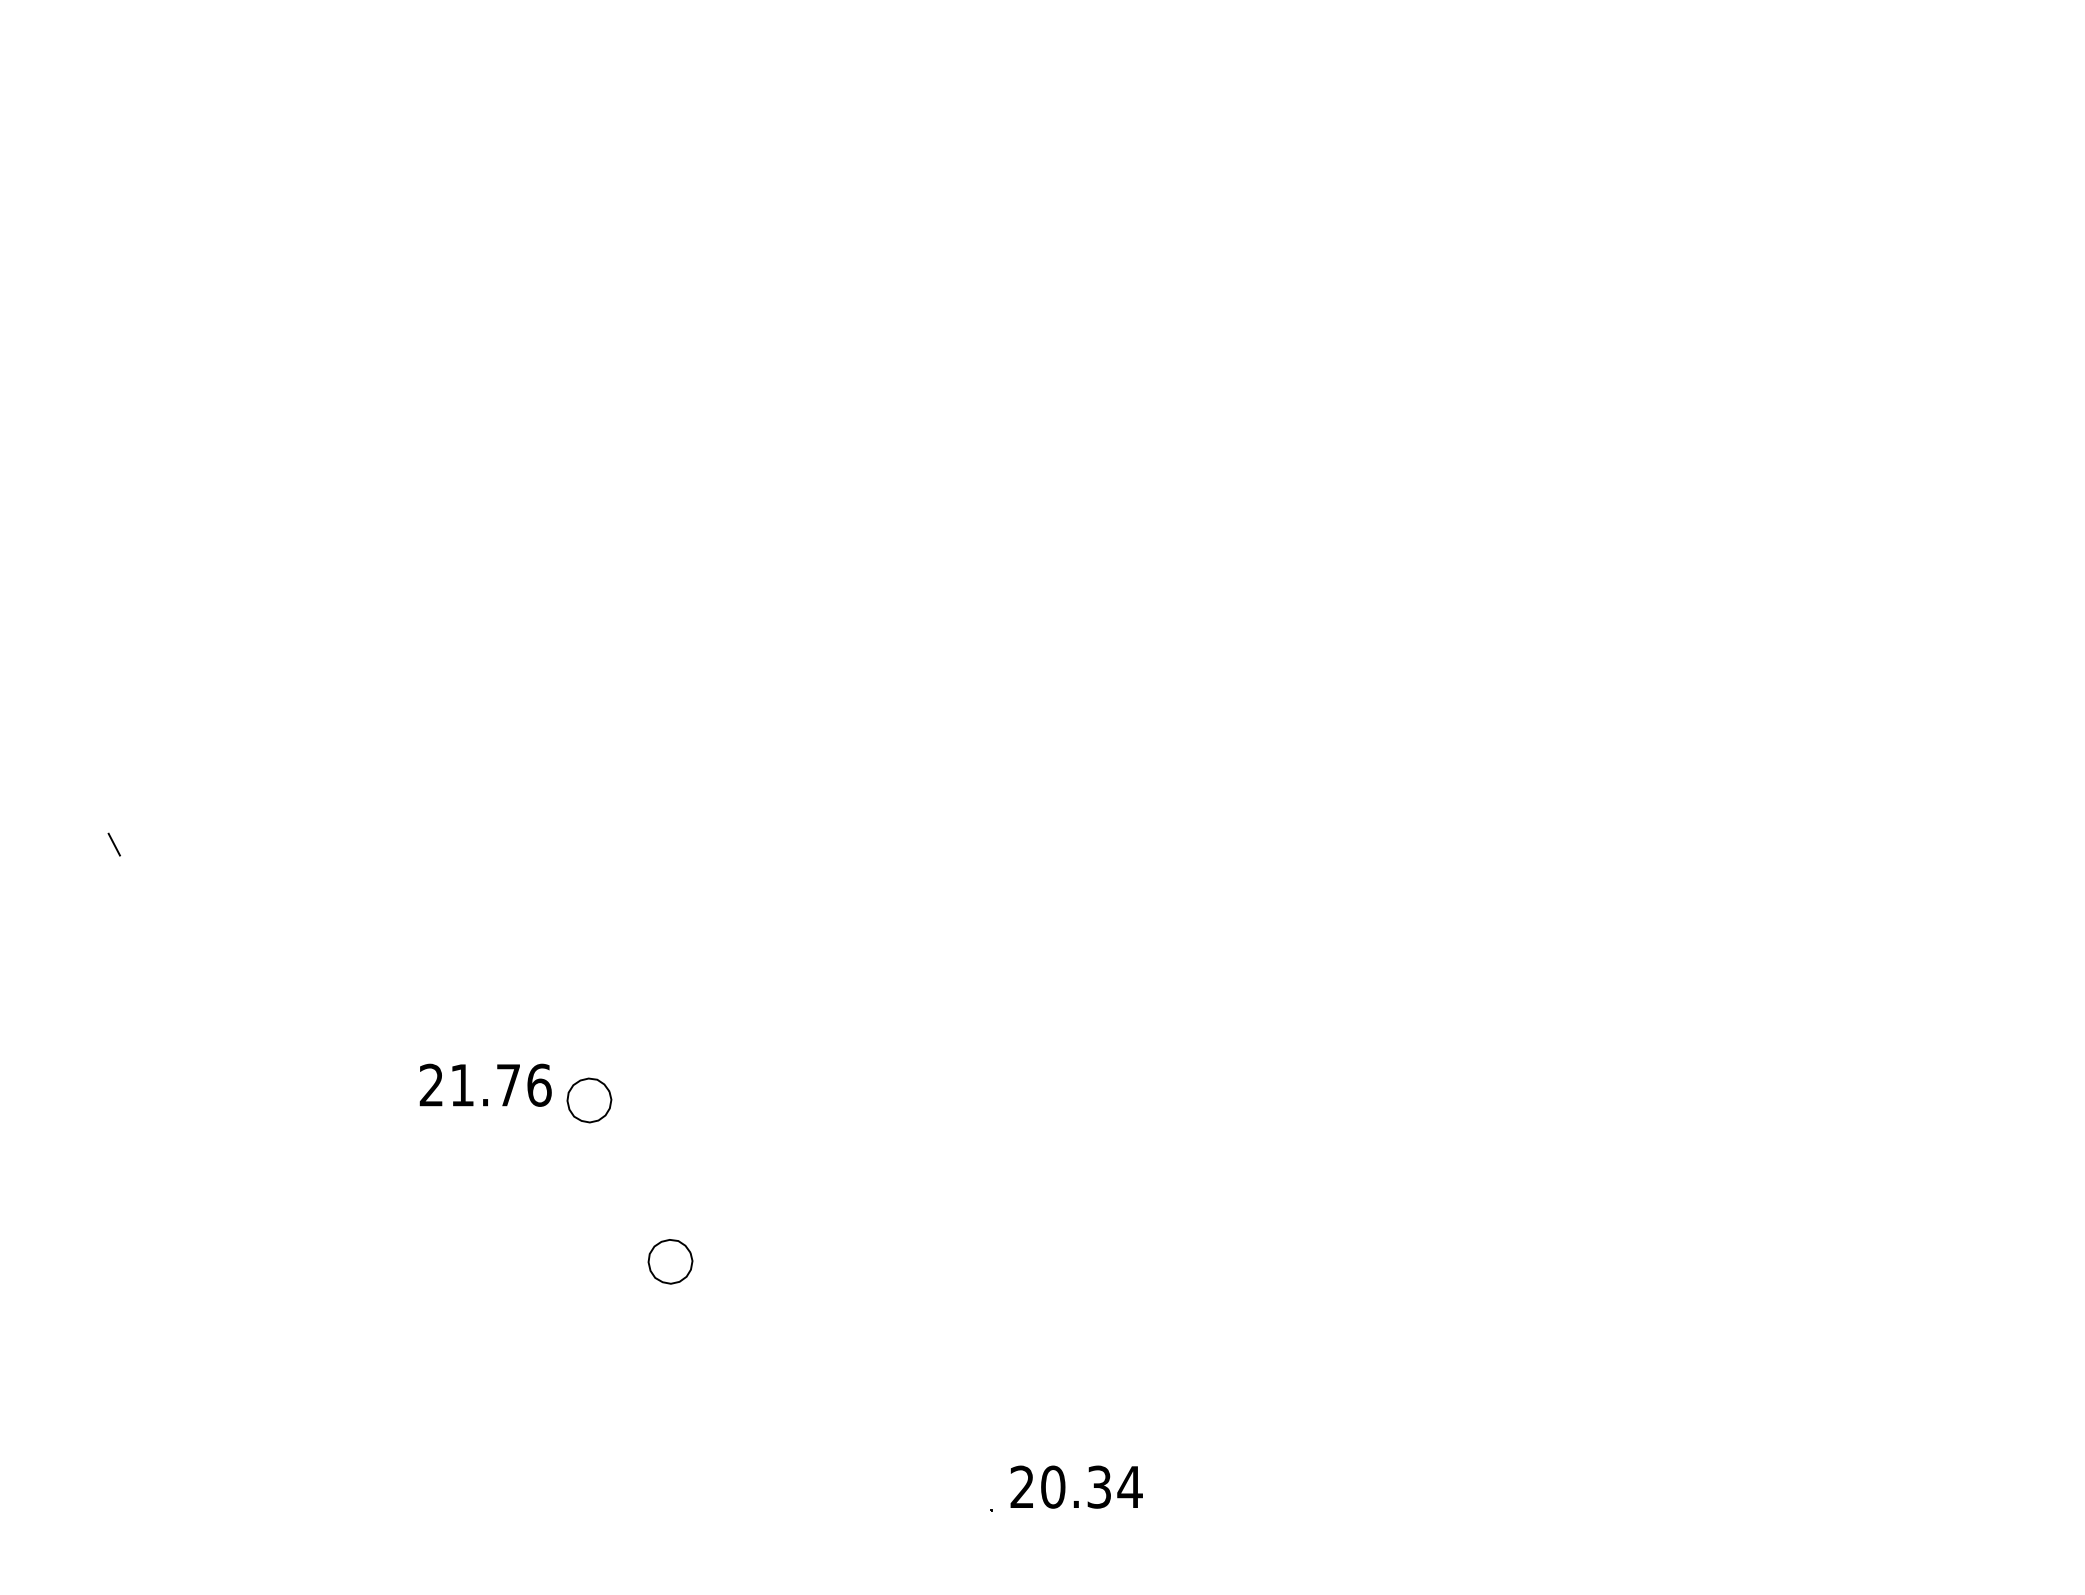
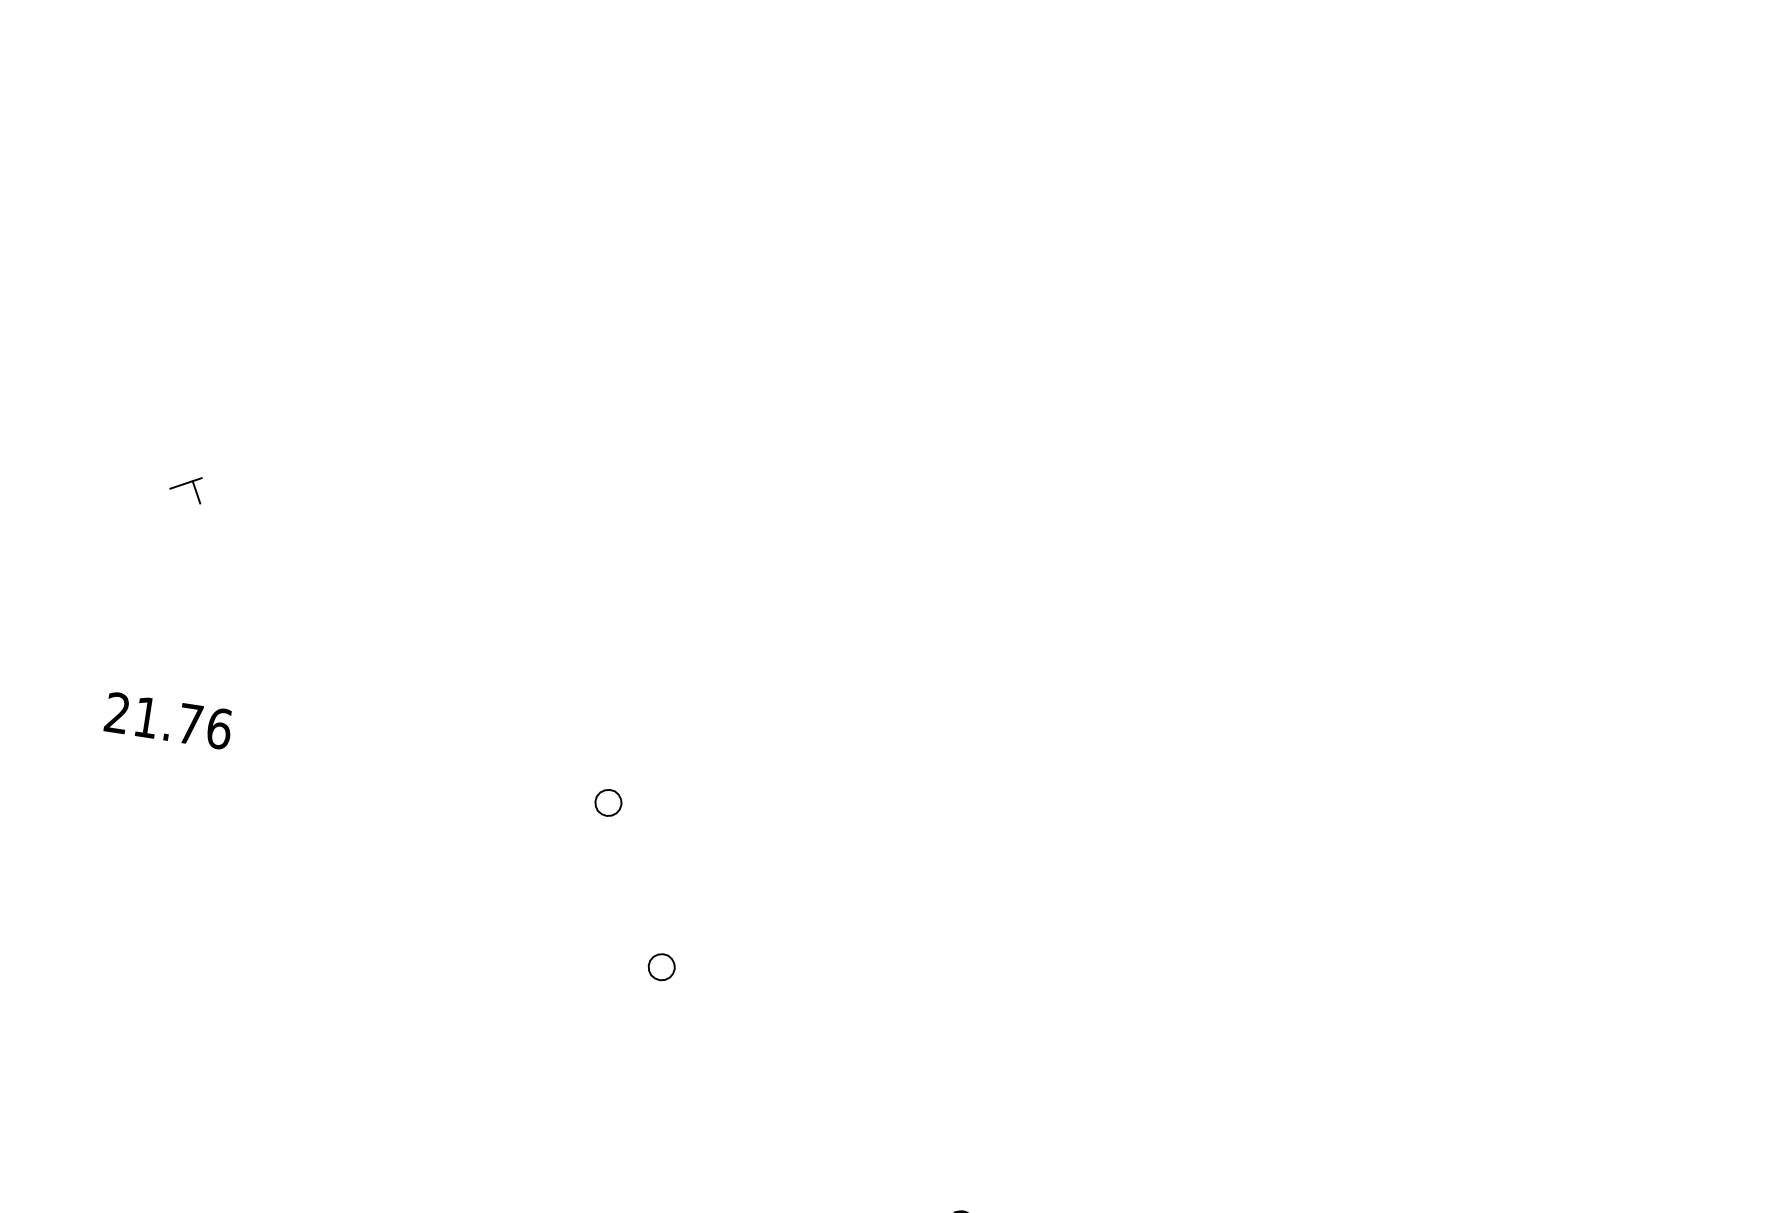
line: (101, 836) -> (185, 482), added
text: (485, 1084) -> (168, 720), moved
part: (588, 1100) -> (607, 802), size x0.62
part: (669, 1261) -> (661, 966), size x0.62

